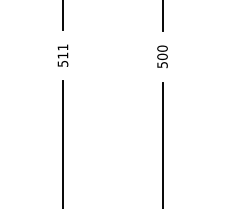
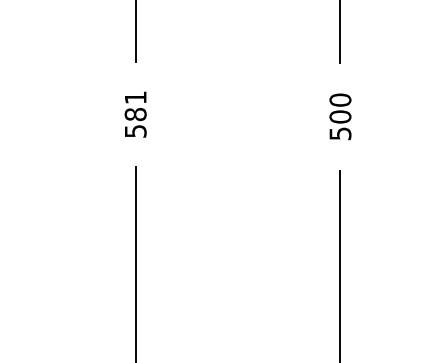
text: (62, 55) -> (134, 114), 511 -> 581

